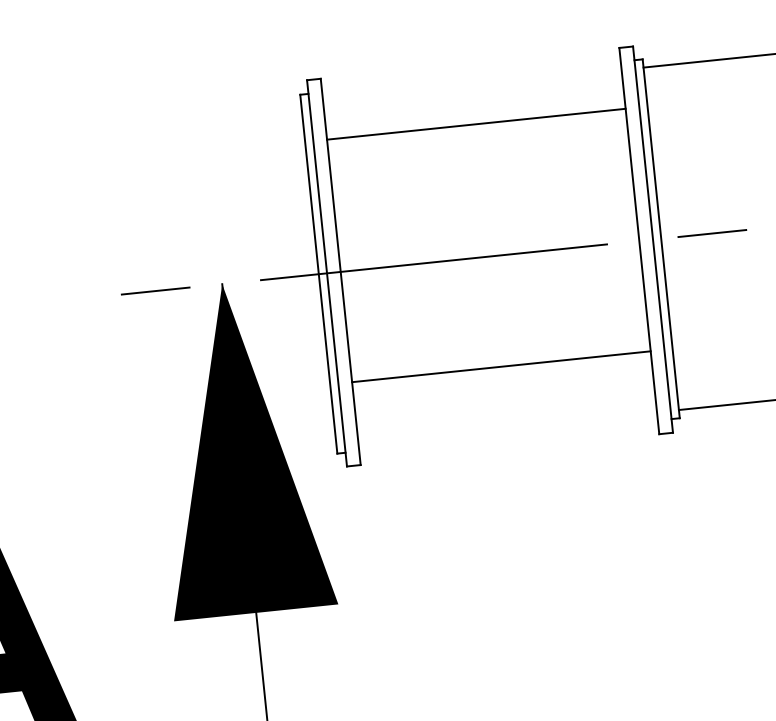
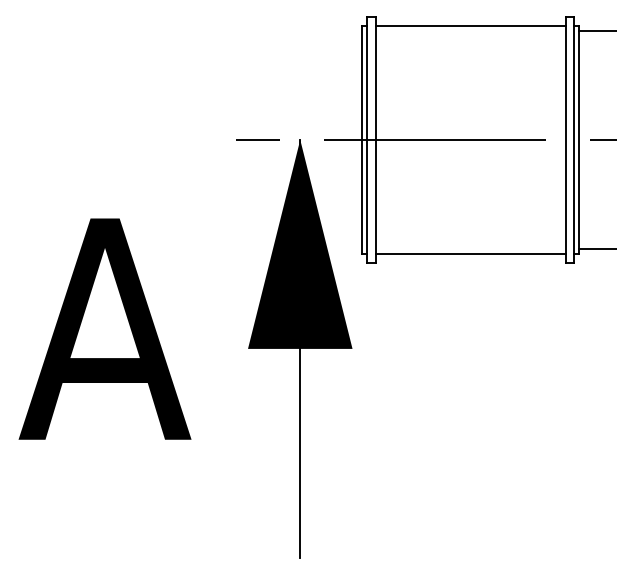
line: (476, 123) -> (470, 25), moved
line: (501, 366) -> (470, 253), moved

